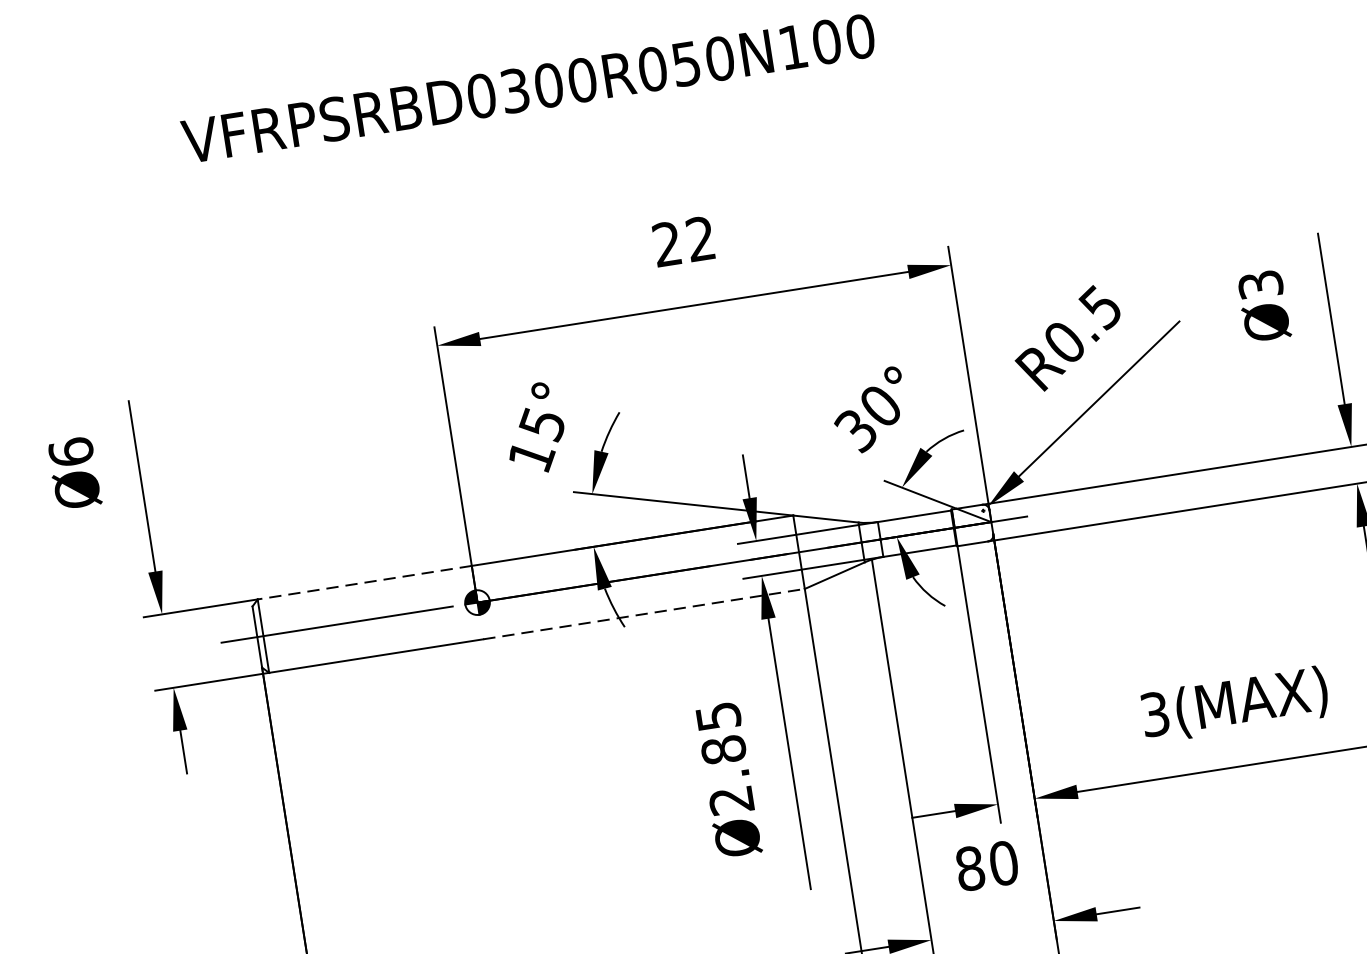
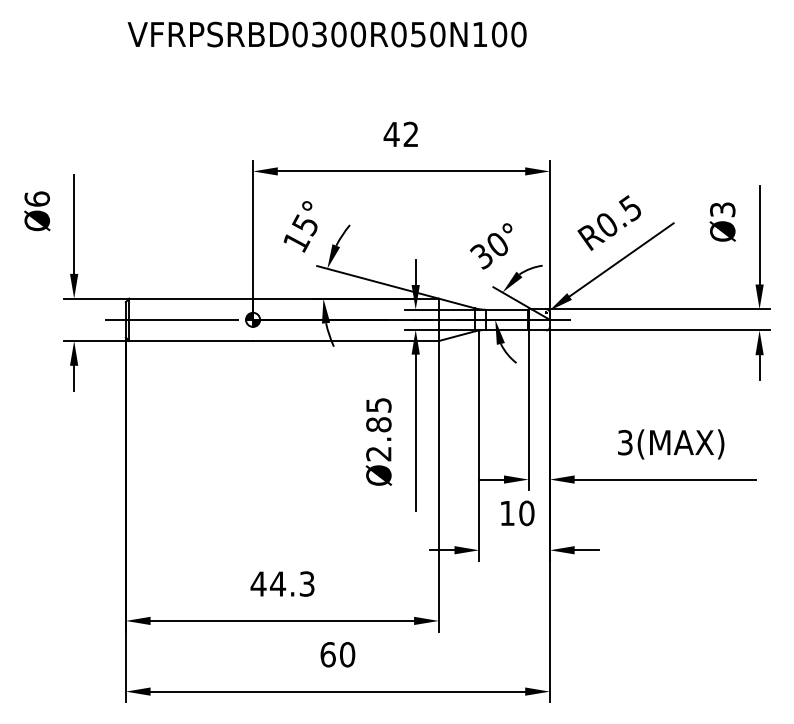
text: (666, 242) -> (391, 133), 22 -> 42
line: (365, 582) -> (191, 298), dashed -> solid
line: (643, 615) -> (345, 341), dashed -> solid
text: (970, 868) -> (507, 513), 80 -> 10

